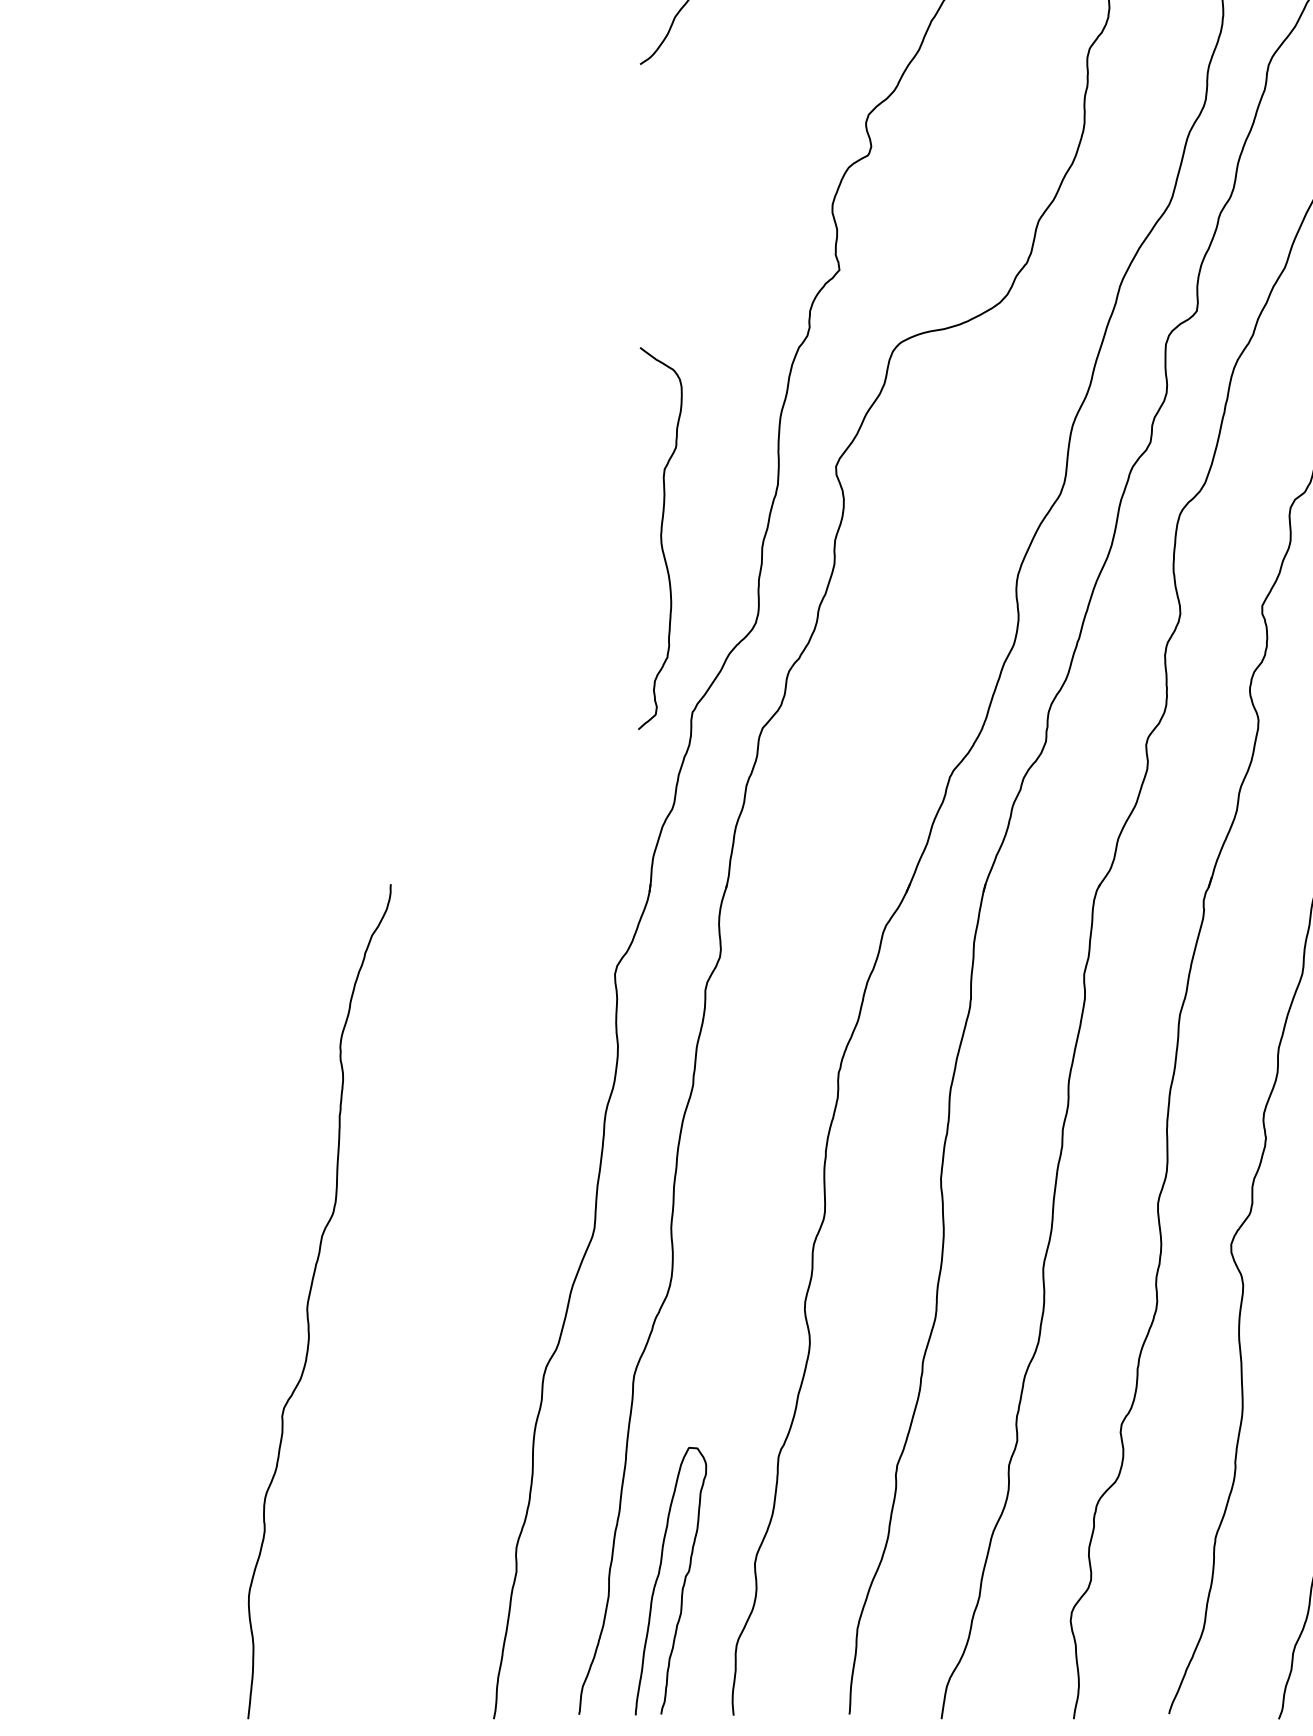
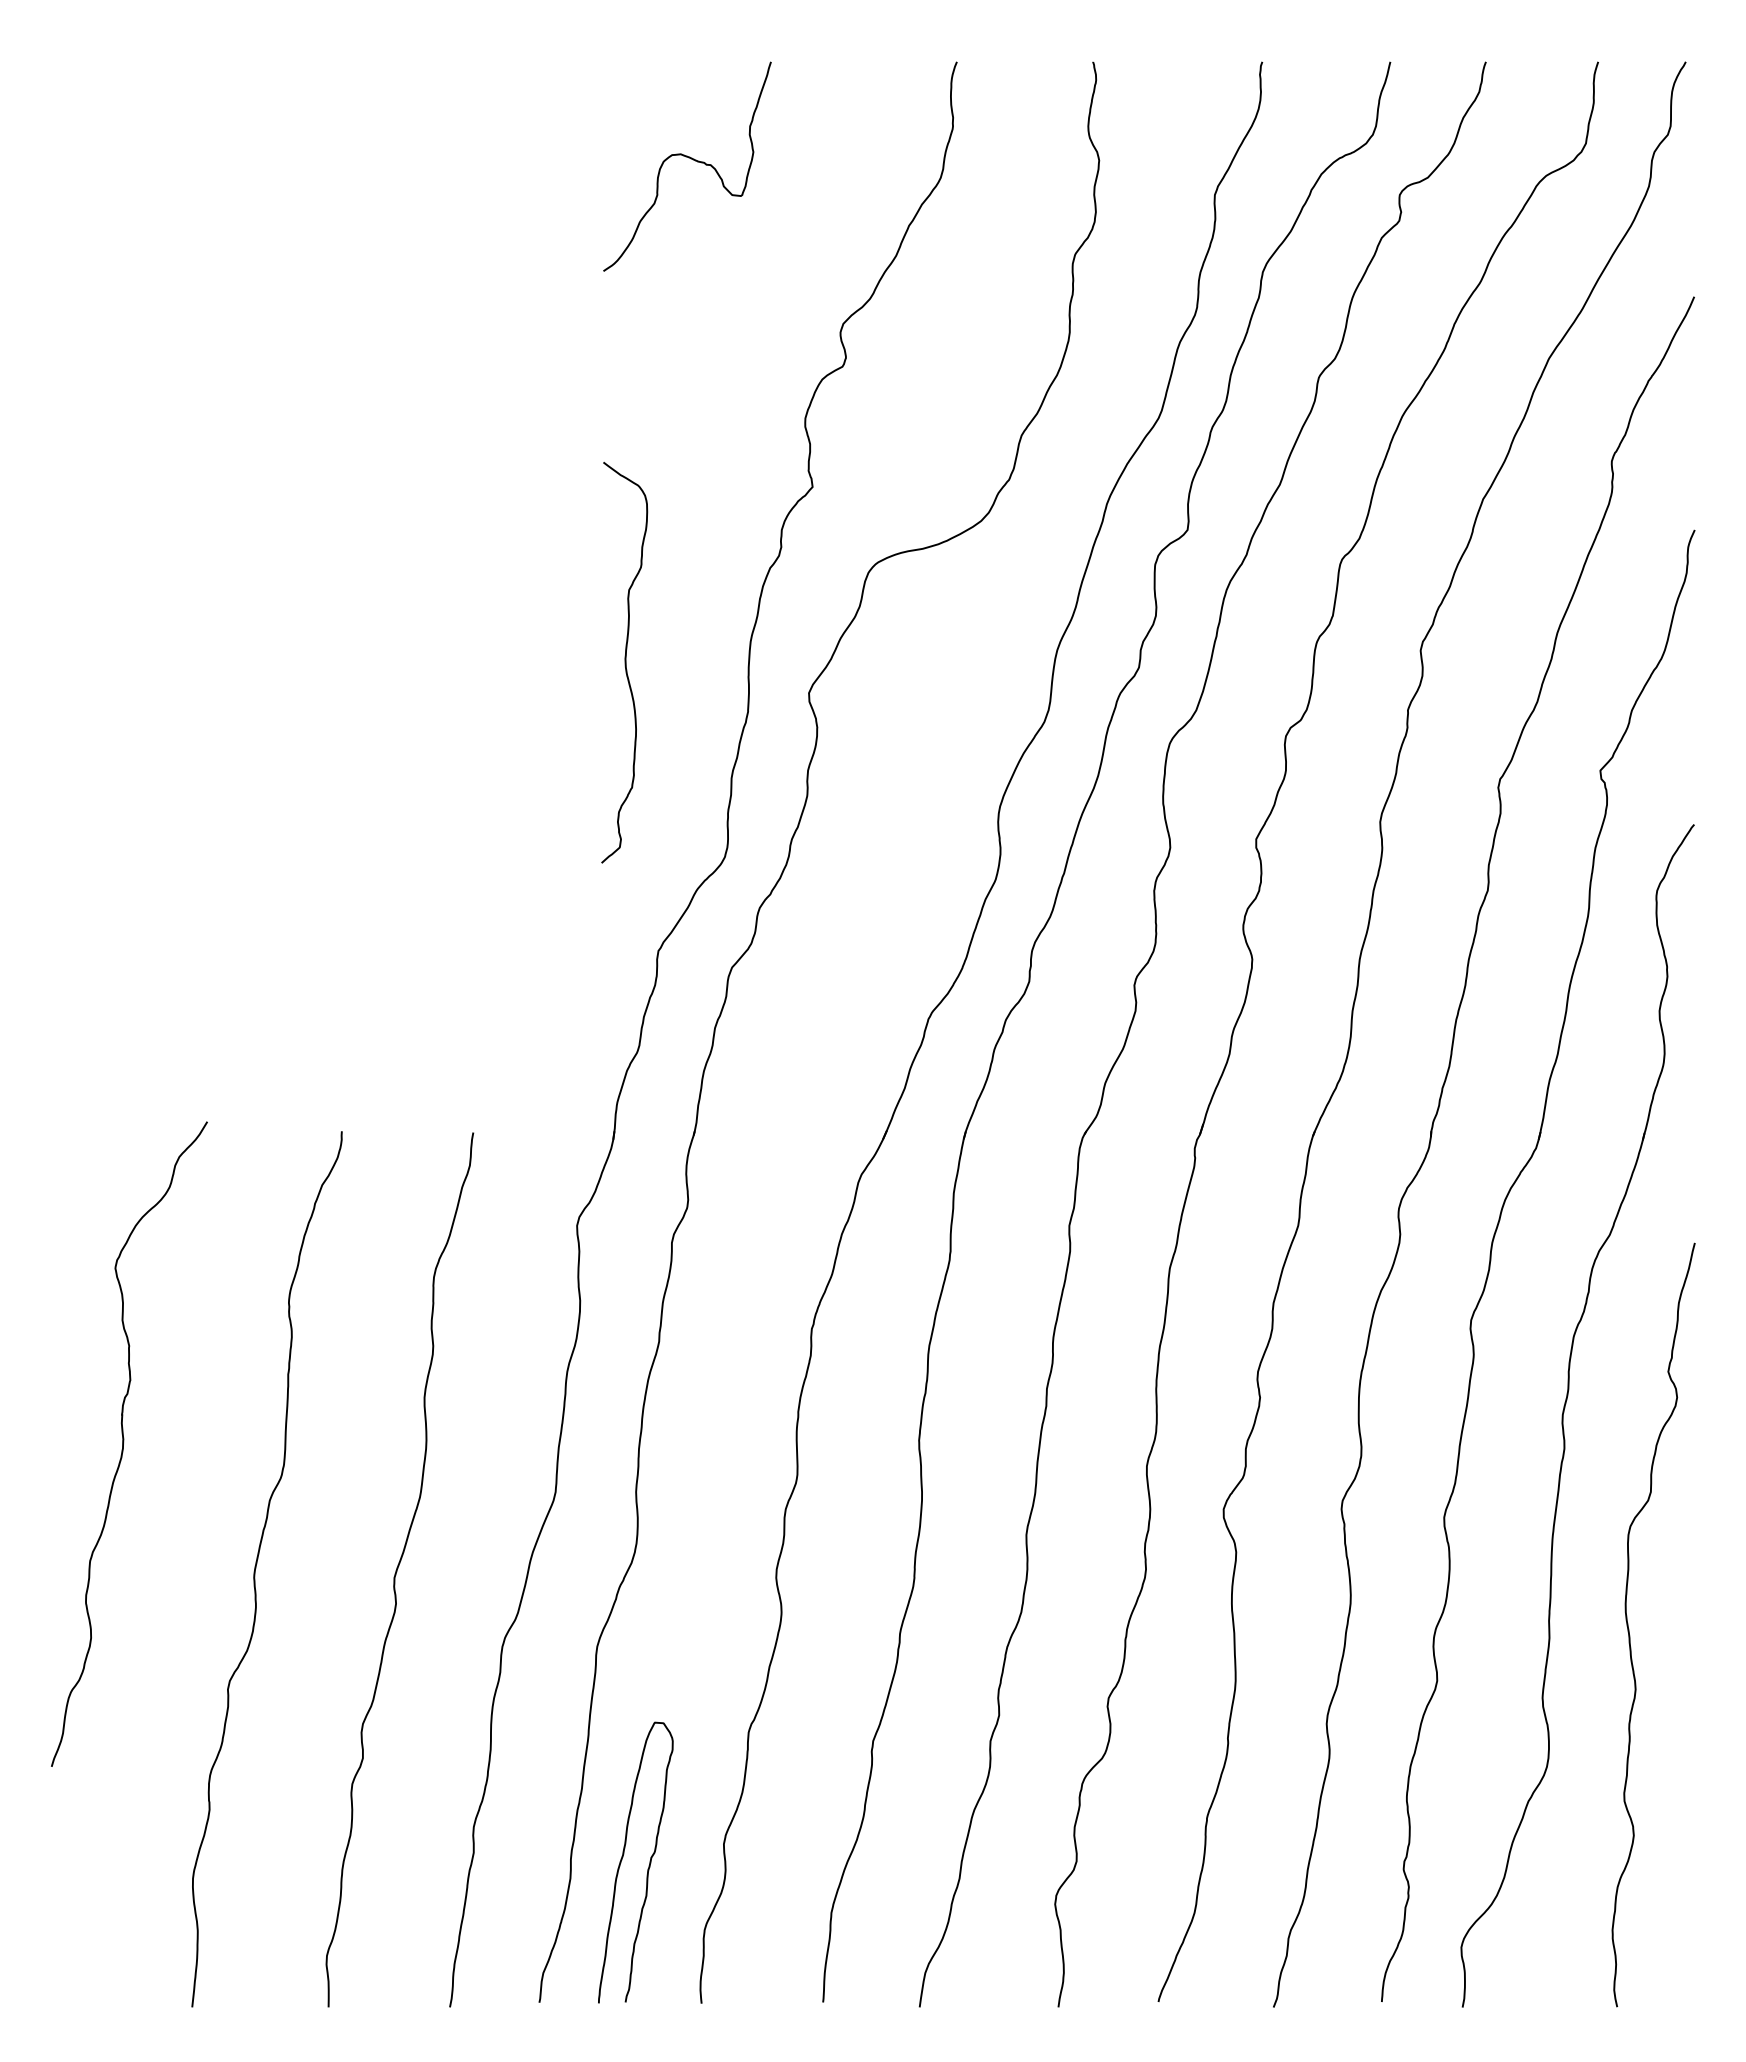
curve: (660, 538) -> (624, 662), moved
curve: (183, 1180) -> (124, 1442), added
curve: (444, 1300) -> (398, 1568), added

